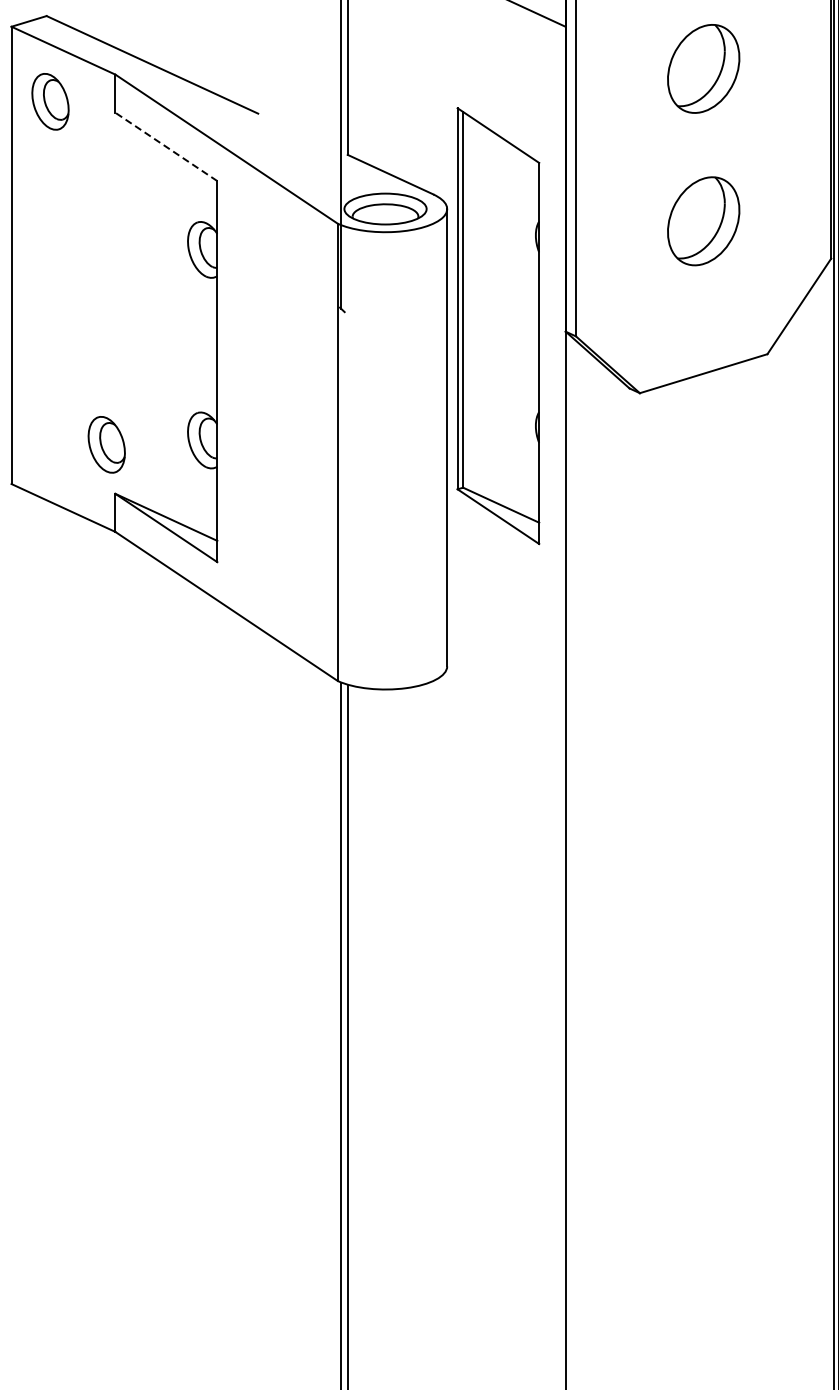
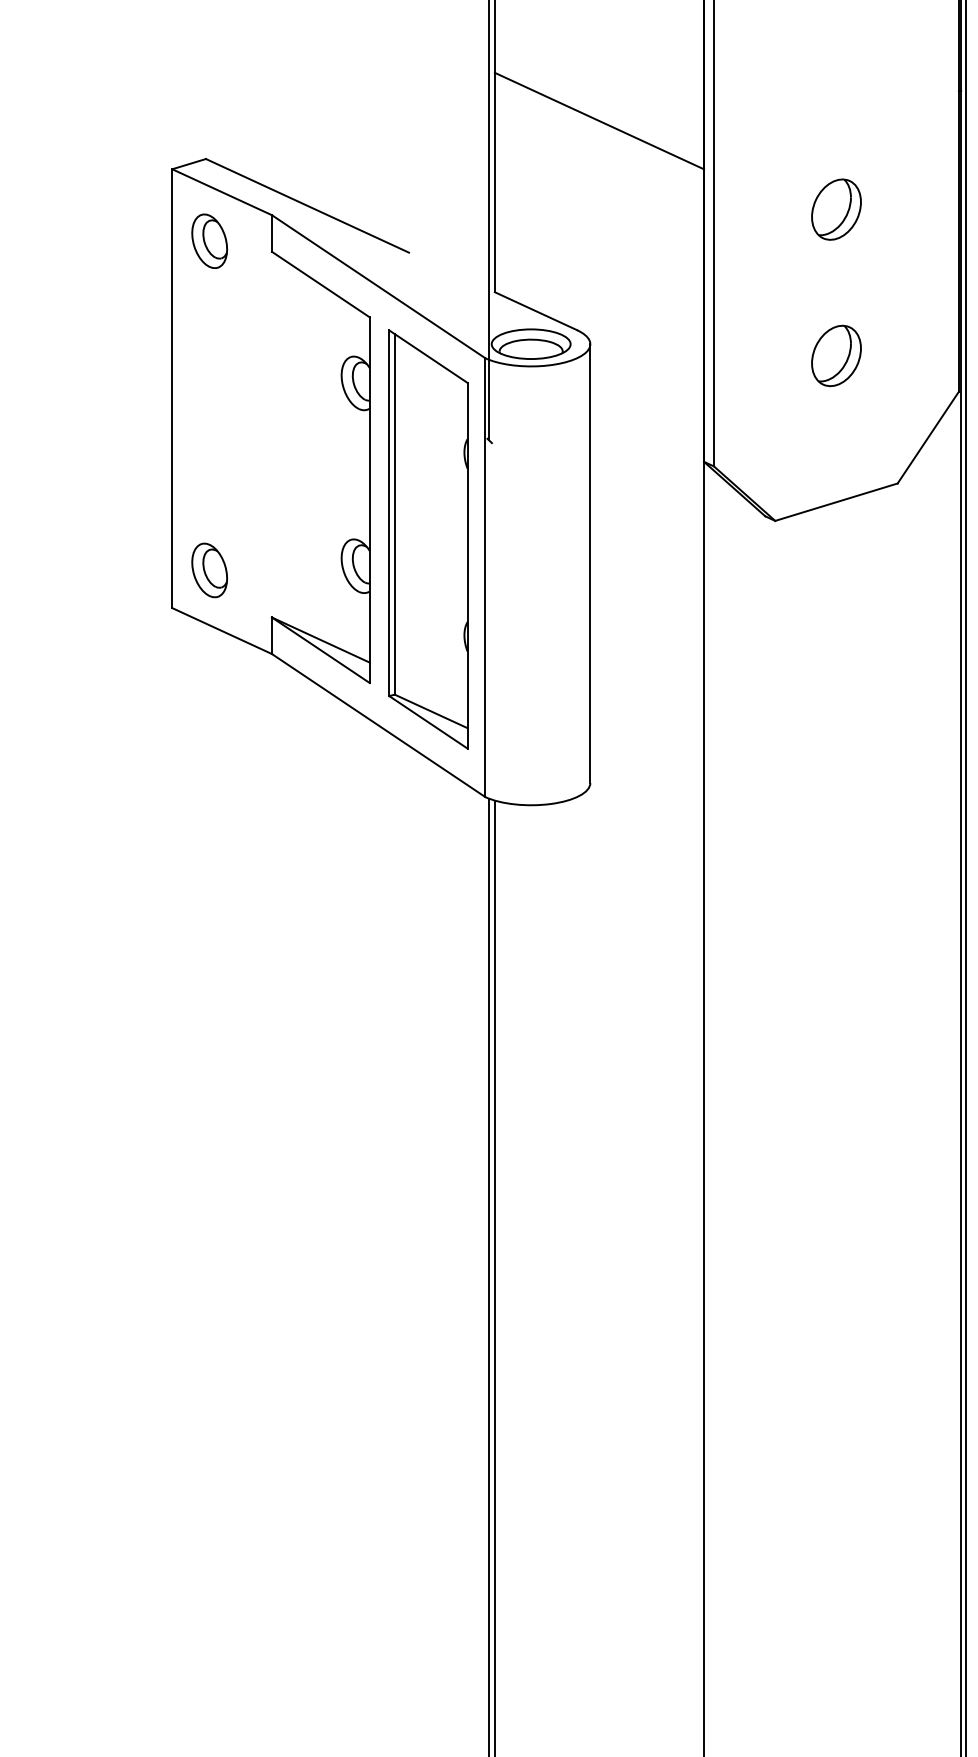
part: (703, 68) -> (836, 209), size x0.71
line: (165, 146) -> (320, 284), dashed -> solid
part: (703, 220) -> (836, 355), size x0.71
part: (498, 326) -> (428, 539), moved
part: (106, 444) -> (209, 570), moved

